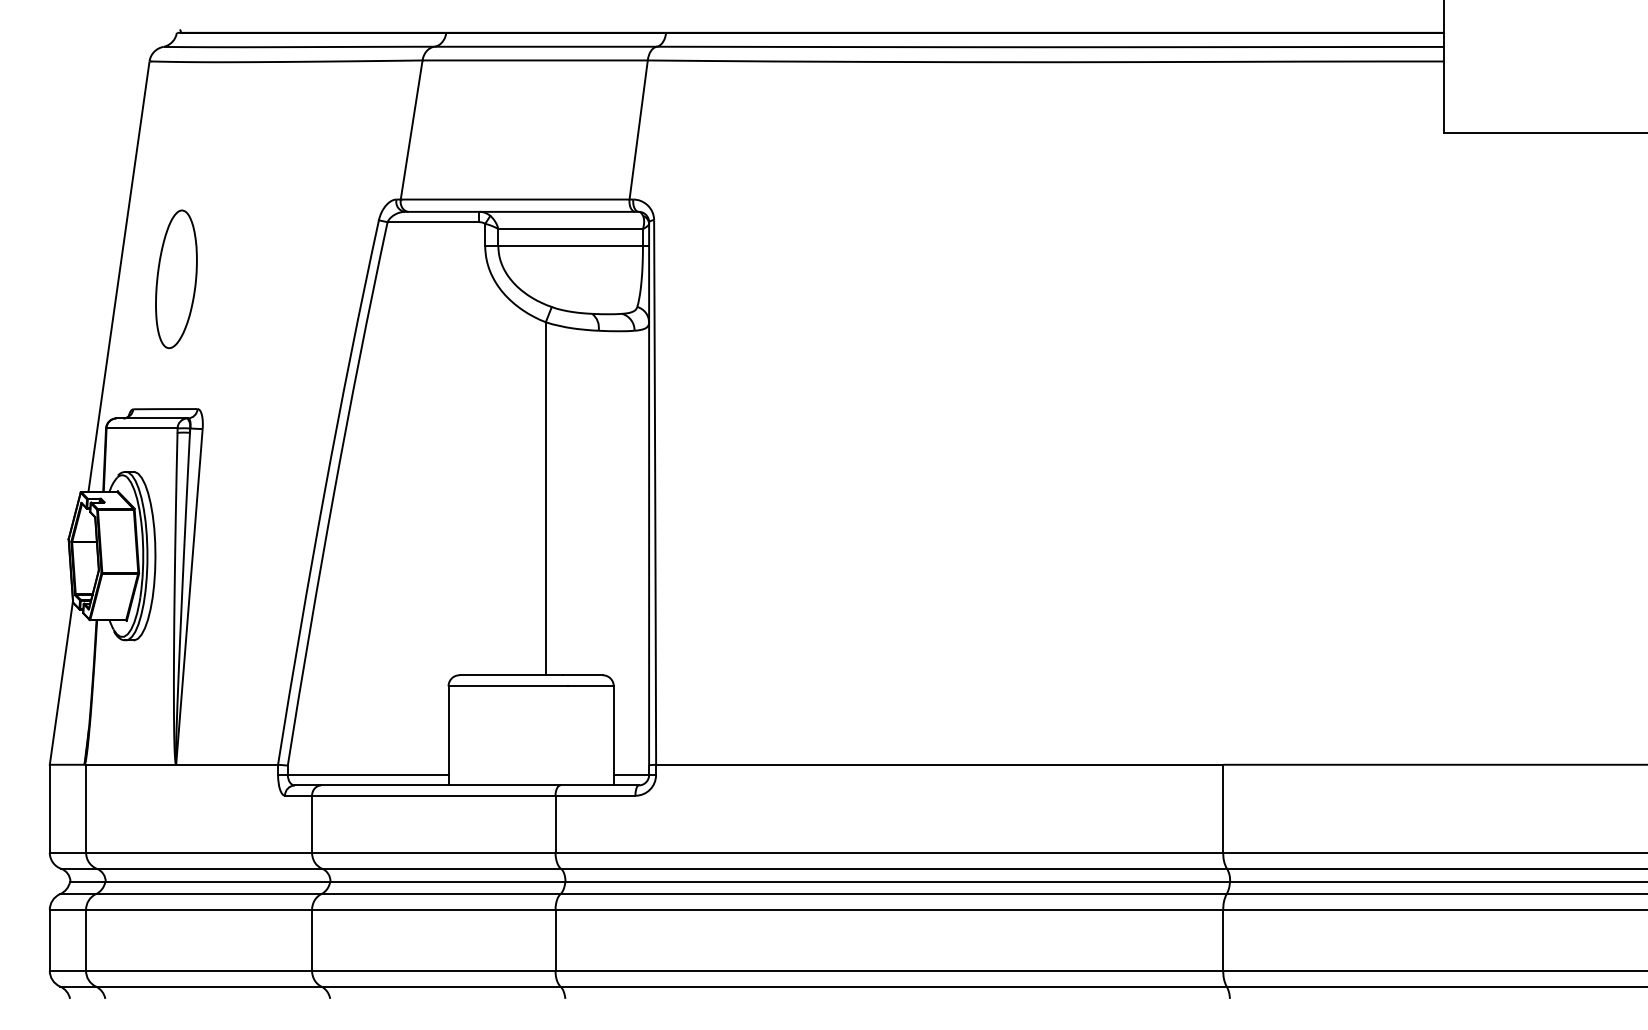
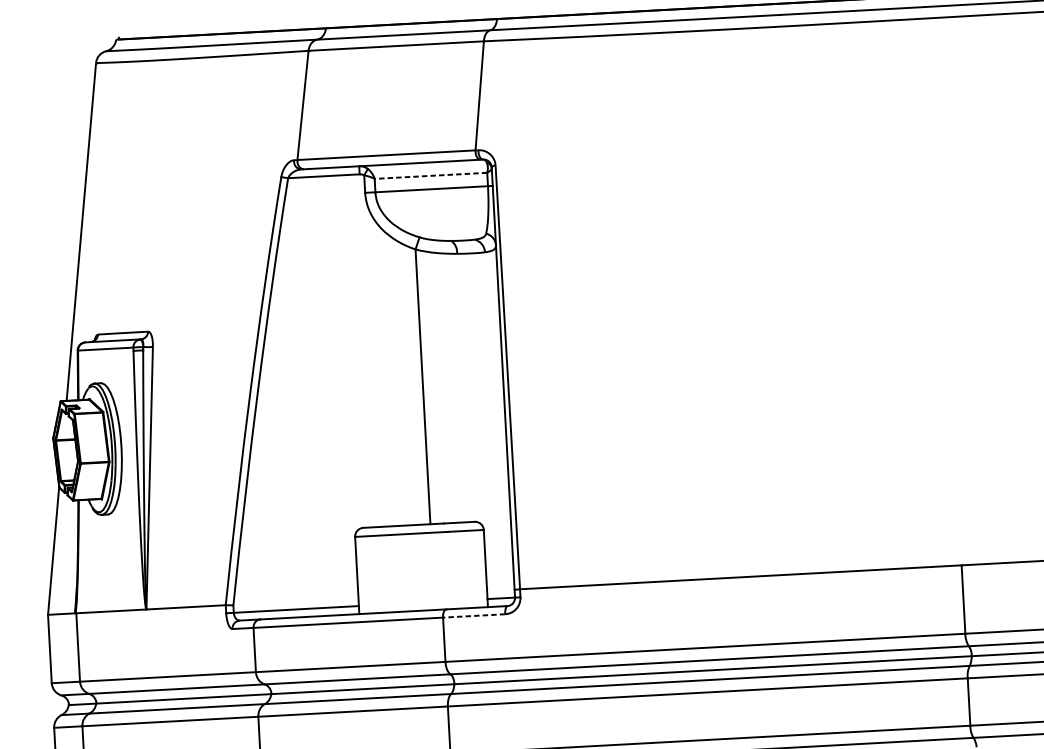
line: (570, 229) -> (430, 176), solid -> dashed
part: (176, 279) -> (126, 231), removed
line: (595, 795) -> (474, 615), solid -> dashed

